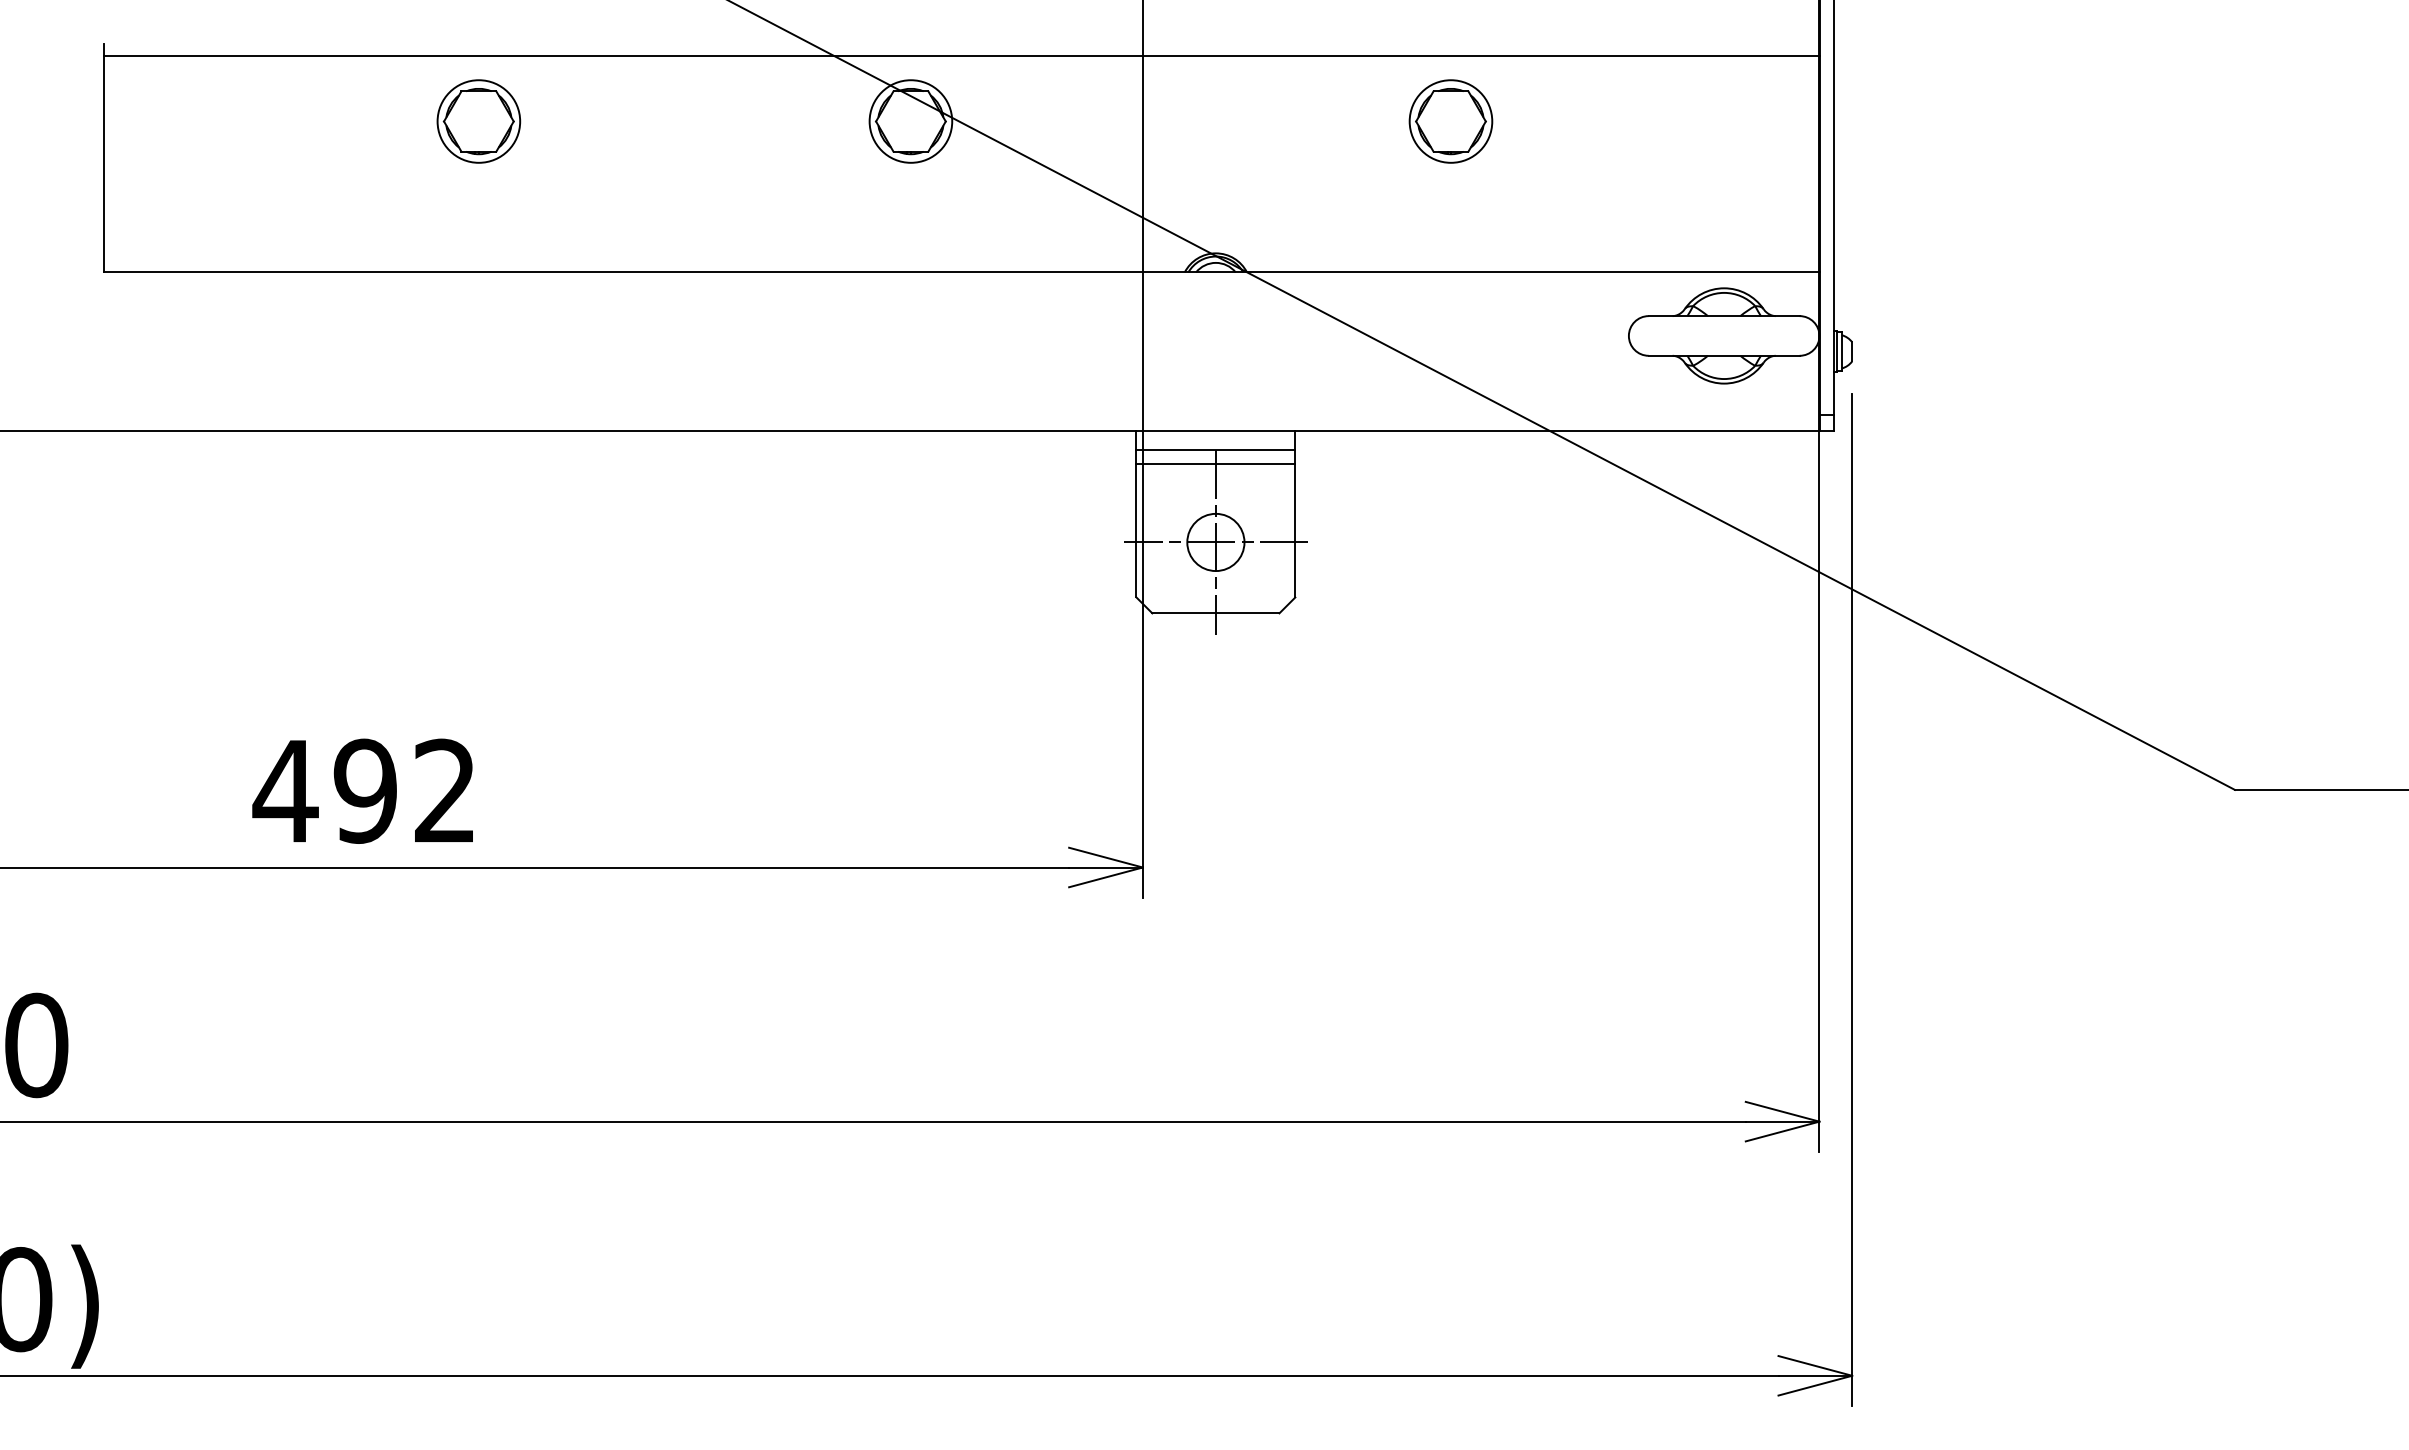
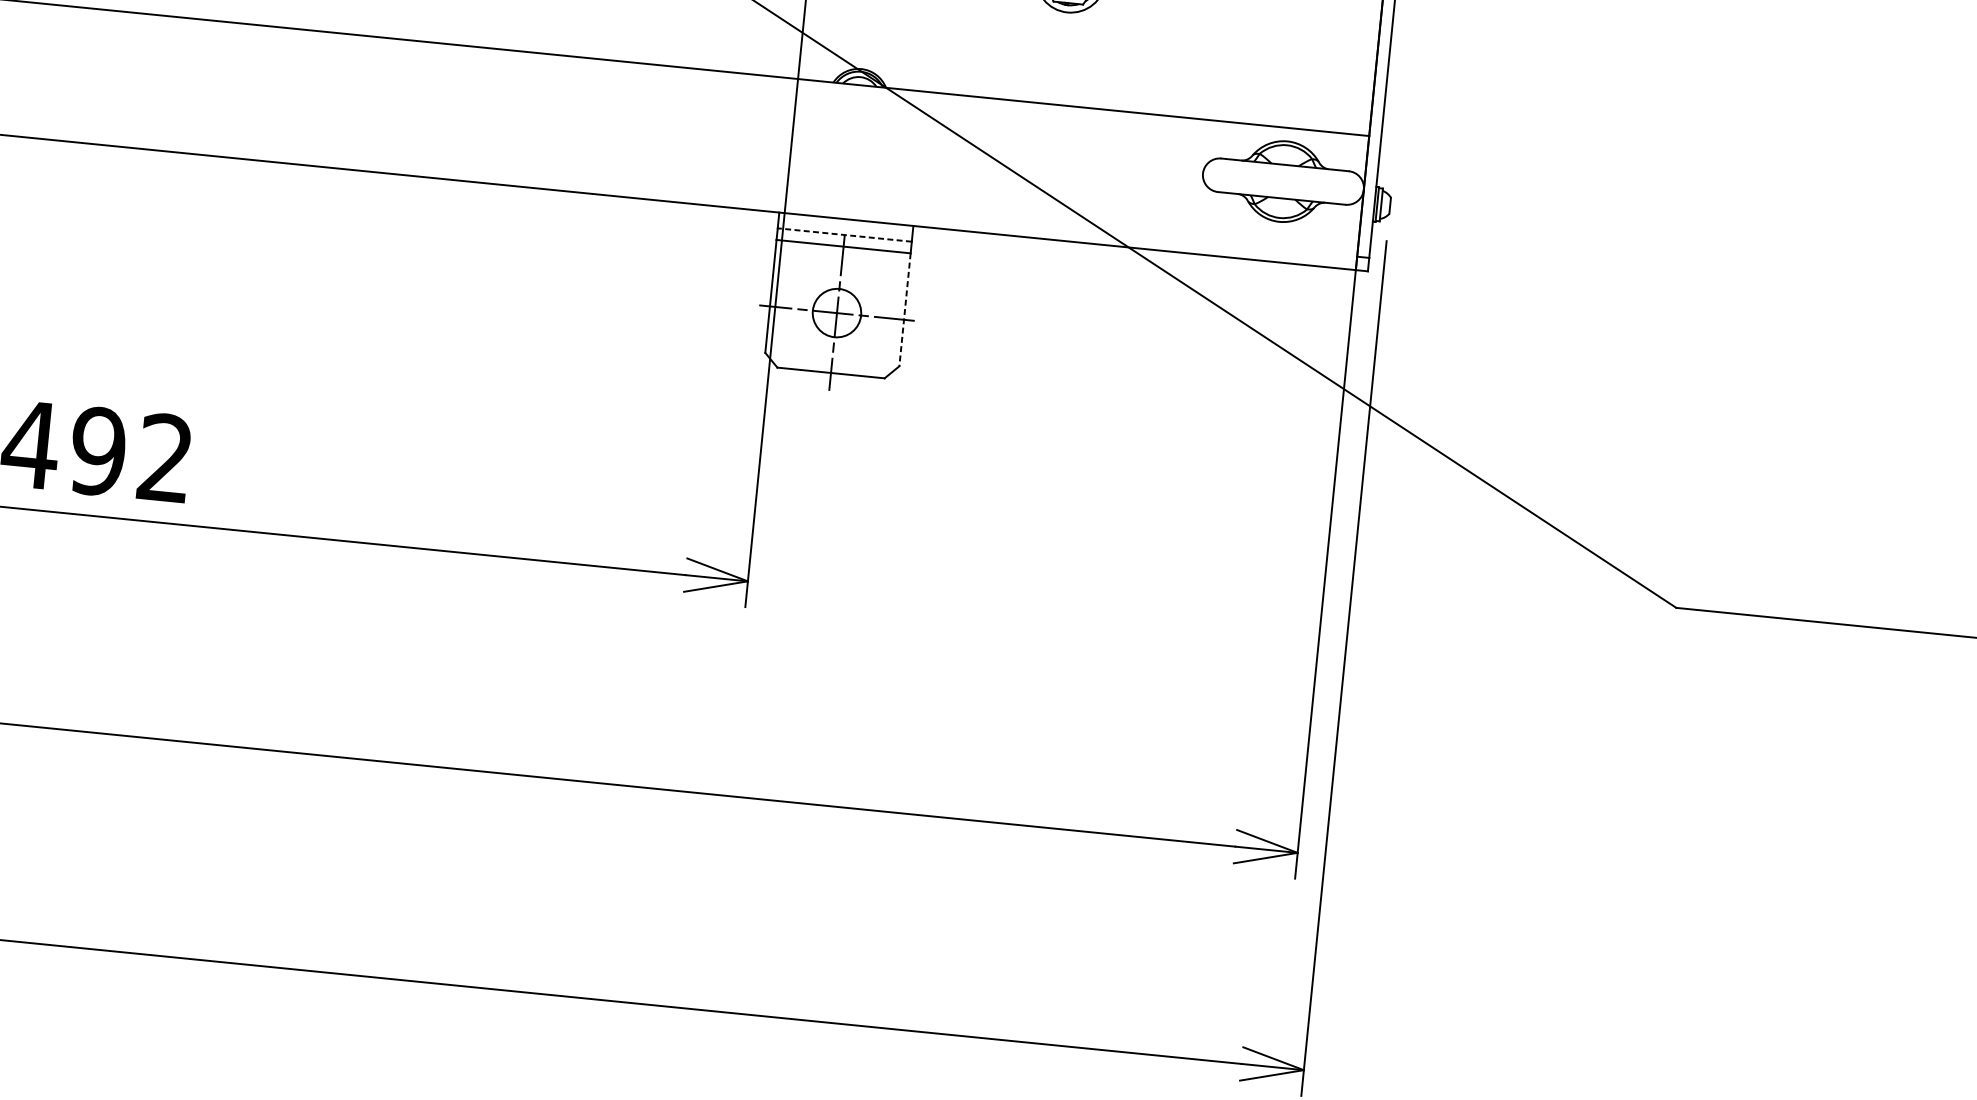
line: (1215, 449) -> (844, 234), solid -> dashed
line: (1295, 530) -> (905, 309), solid -> dashed

